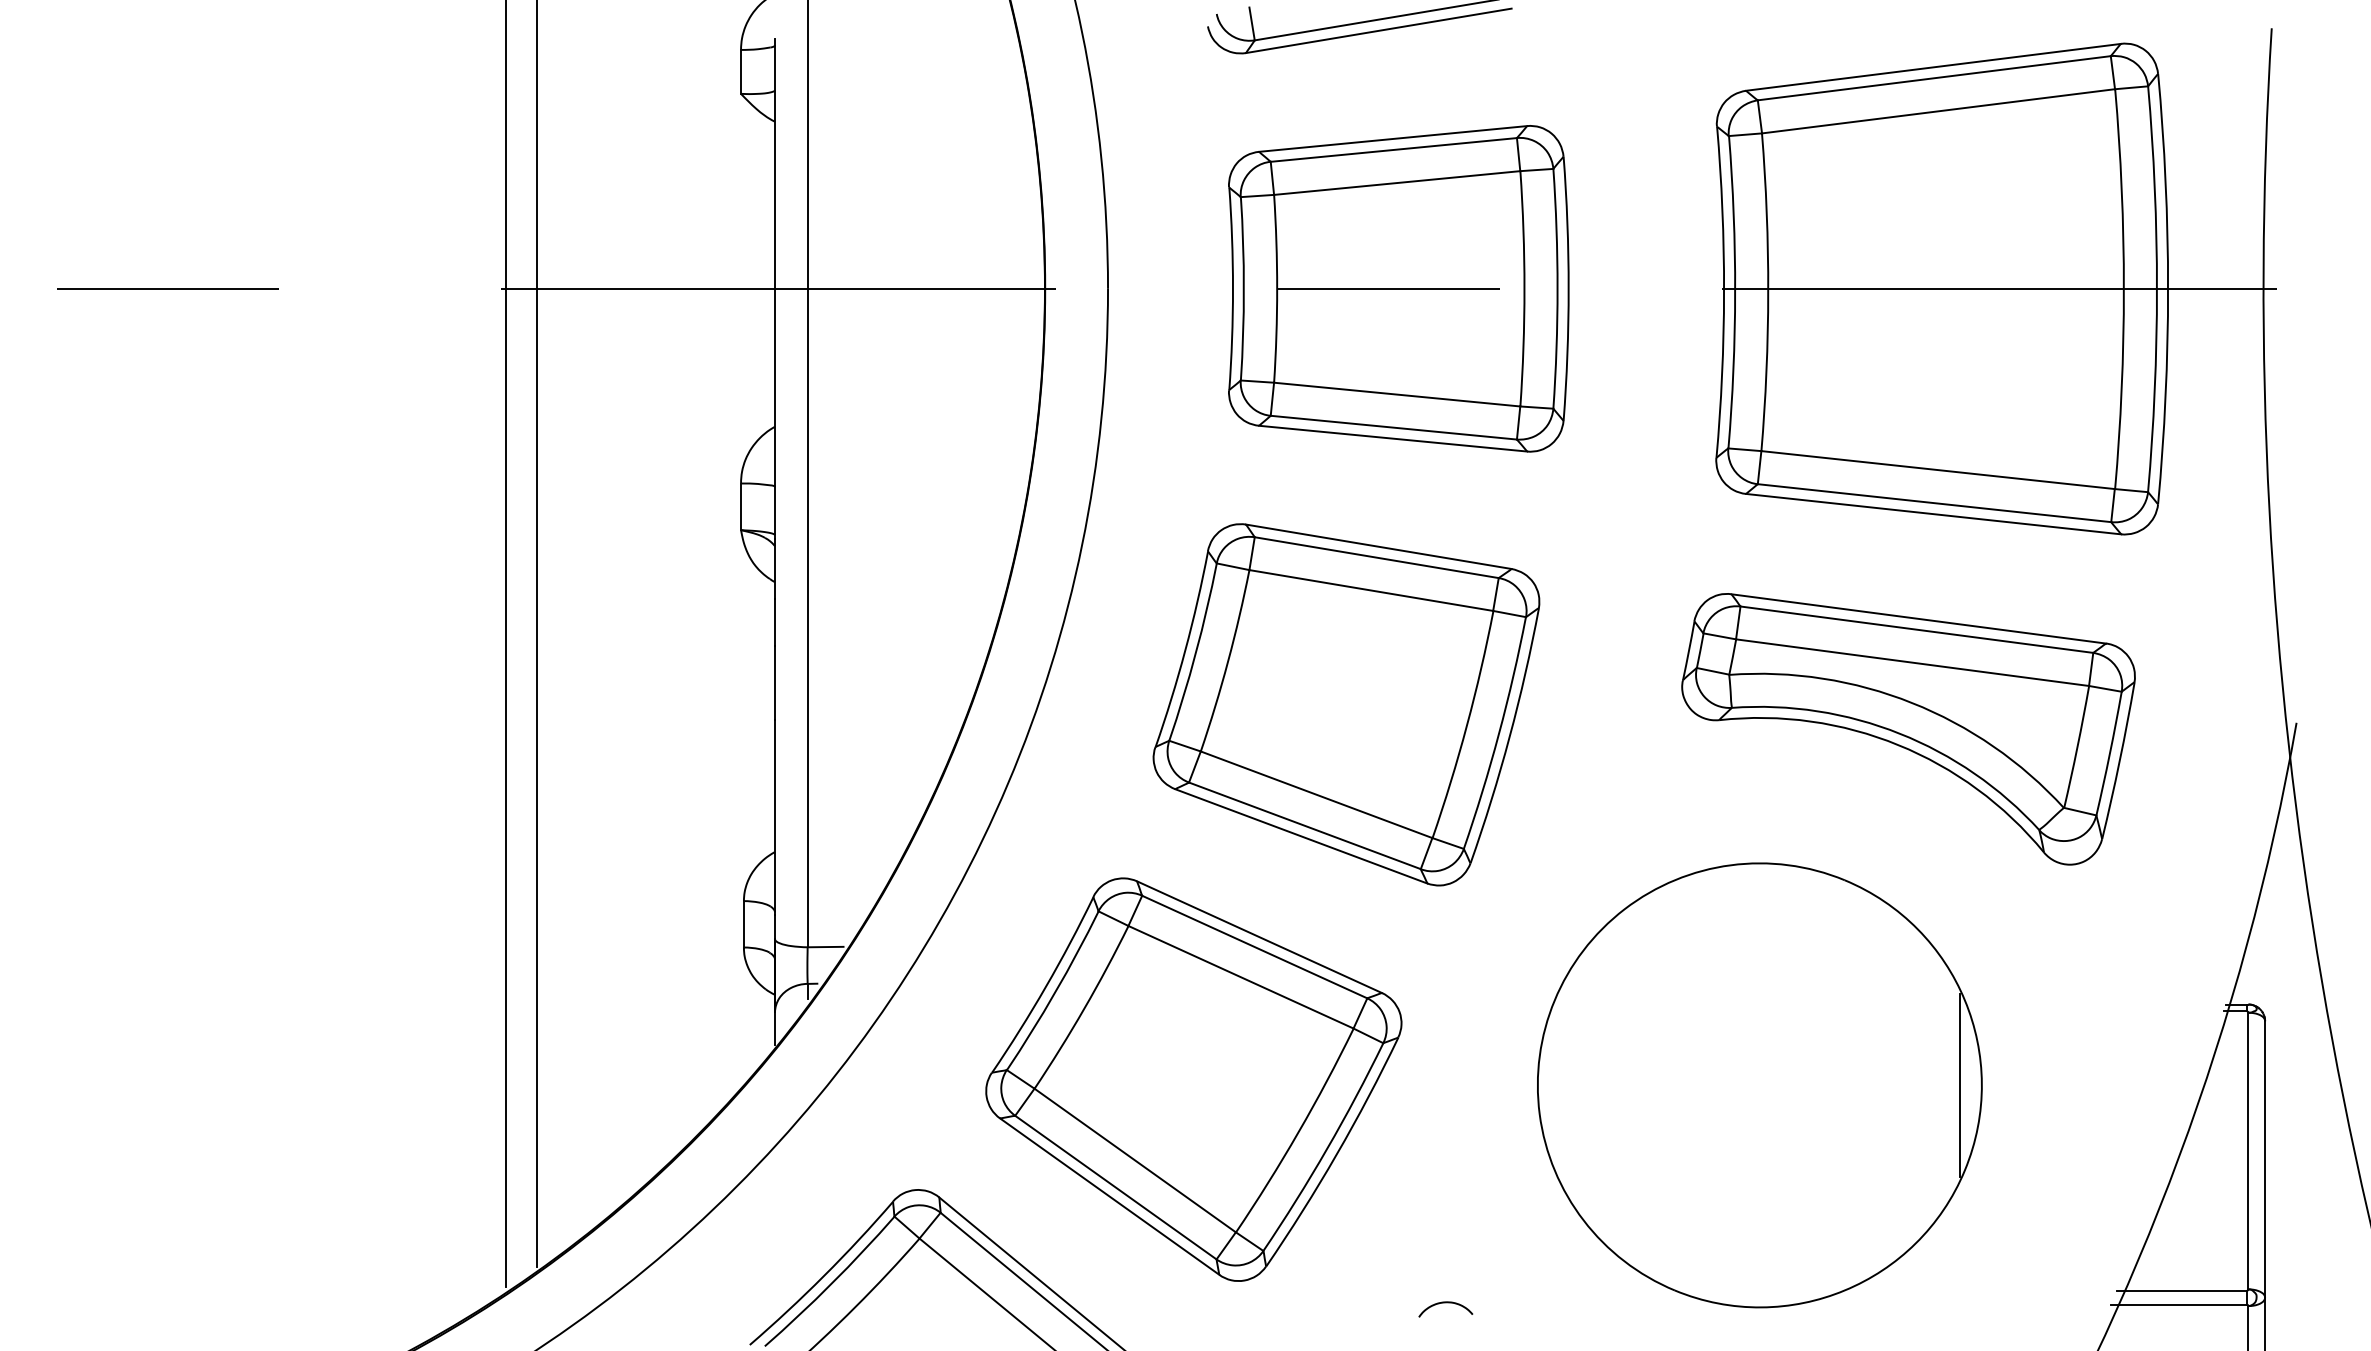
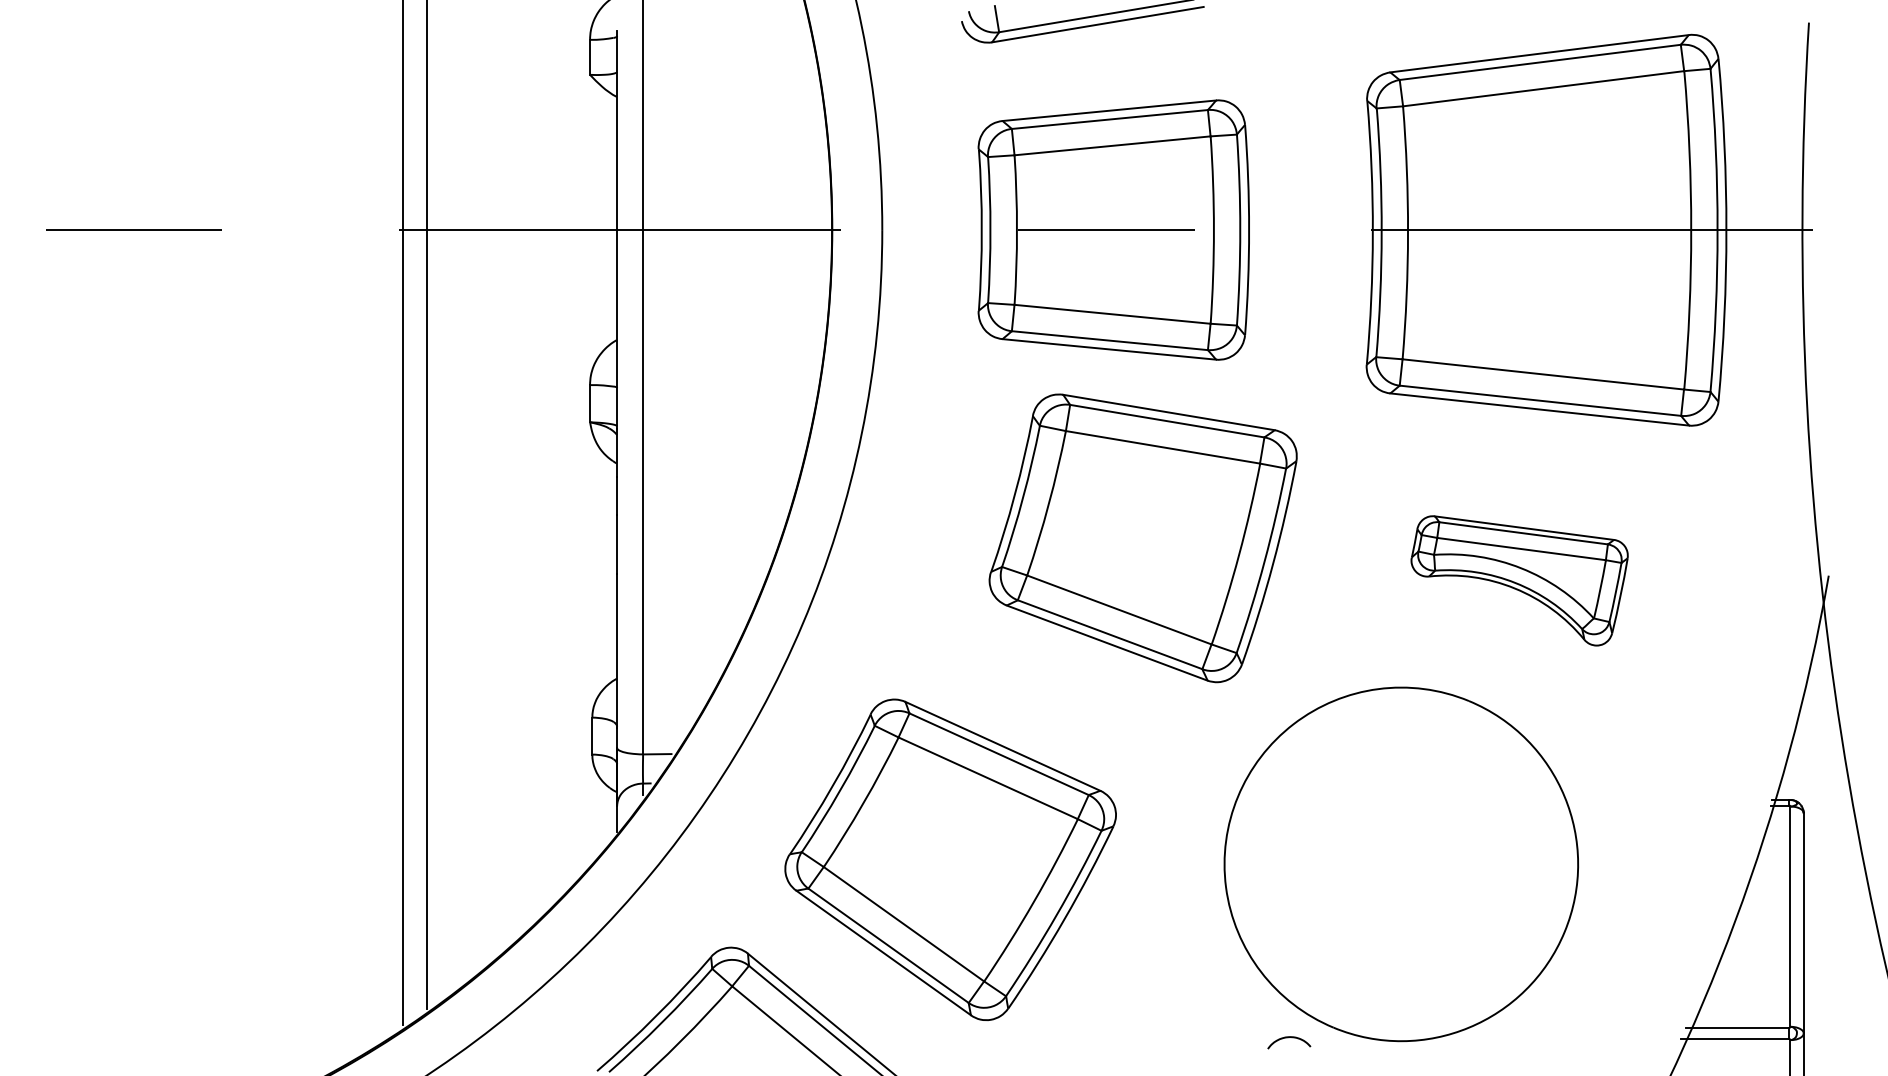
part: (1345, 705) -> (1142, 538), moved
part: (1908, 728) -> (1519, 580), size x0.6
line: (1959, 1085) -> (1560, 864), removed
curve: (1444, 1304) -> (1288, 1038), moved

